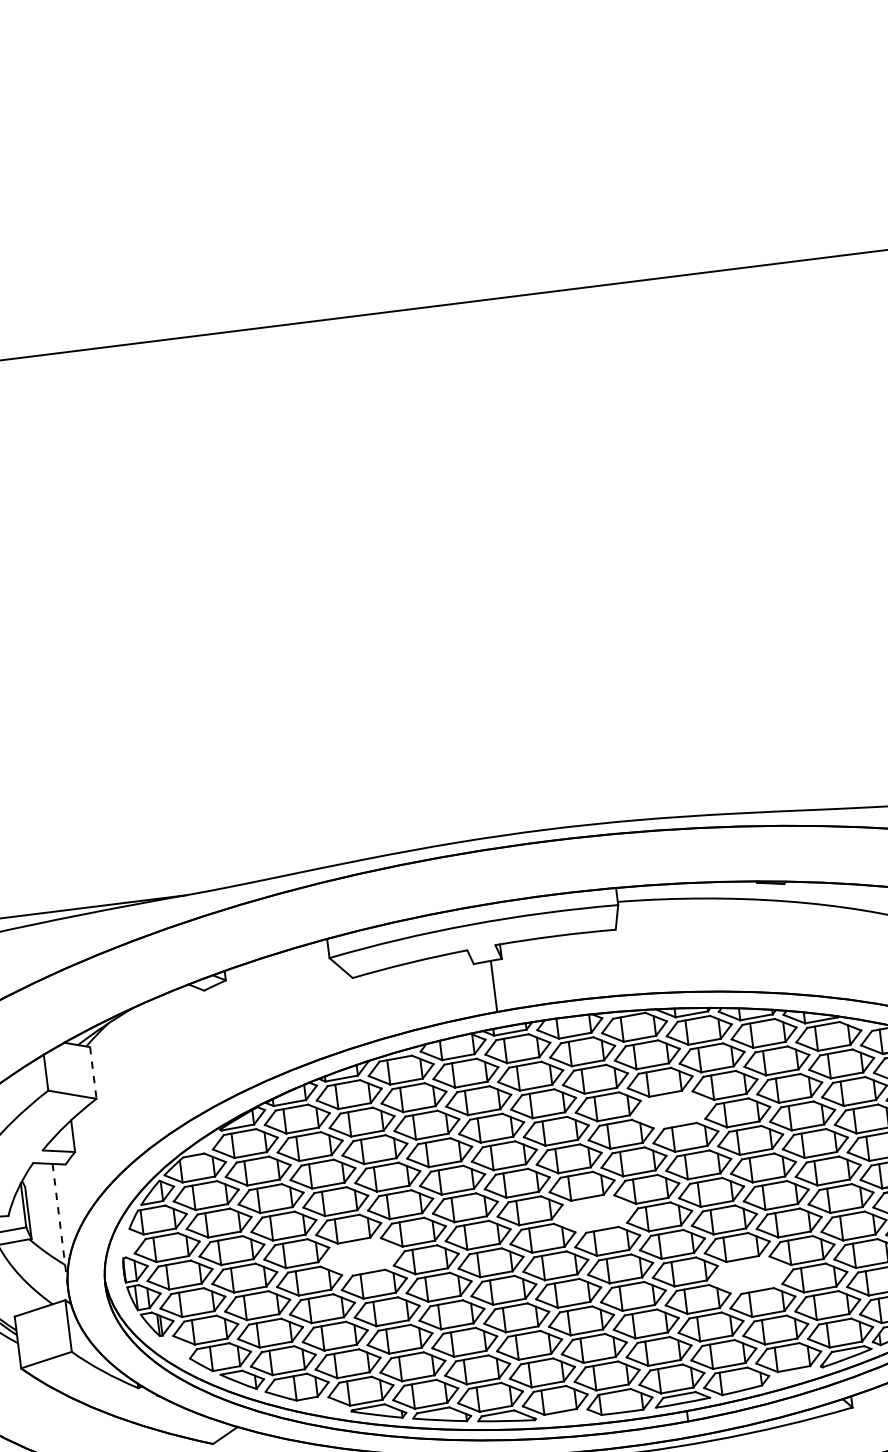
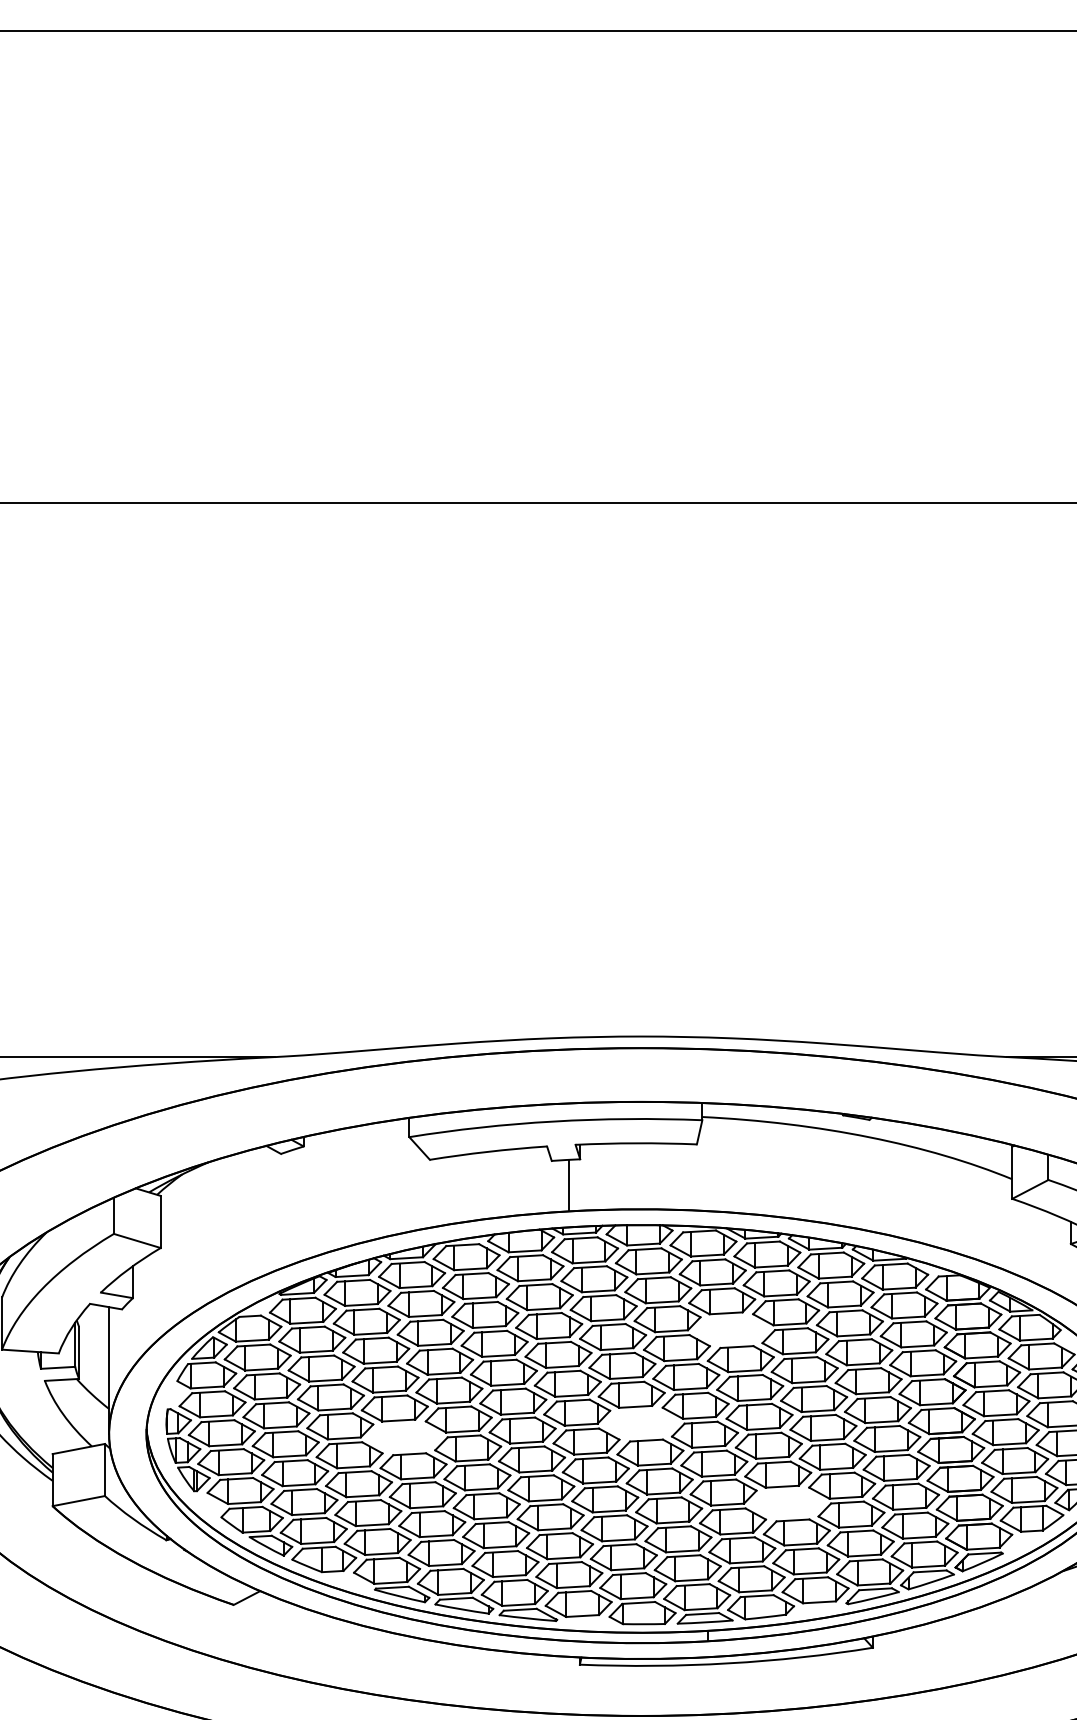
line: (93, 1073) -> (160, 1222), dashed -> solid
line: (60, 1227) -> (109, 1371), dashed -> solid

